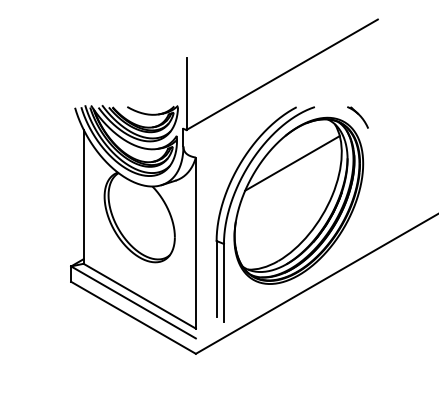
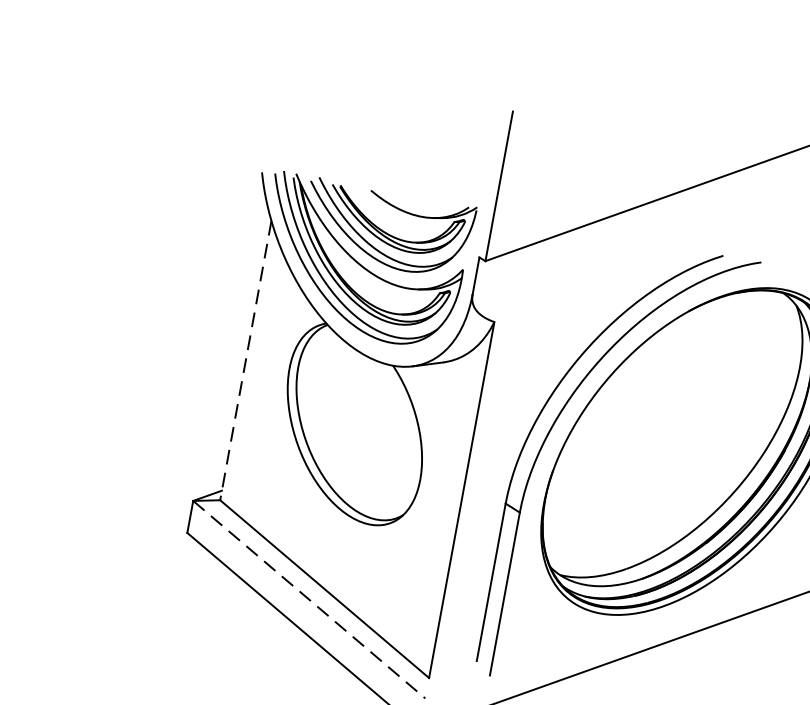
line: (292, 163) -> (693, 371), removed
line: (83, 197) -> (245, 362), solid -> dashed
line: (133, 302) -> (309, 599), solid -> dashed

